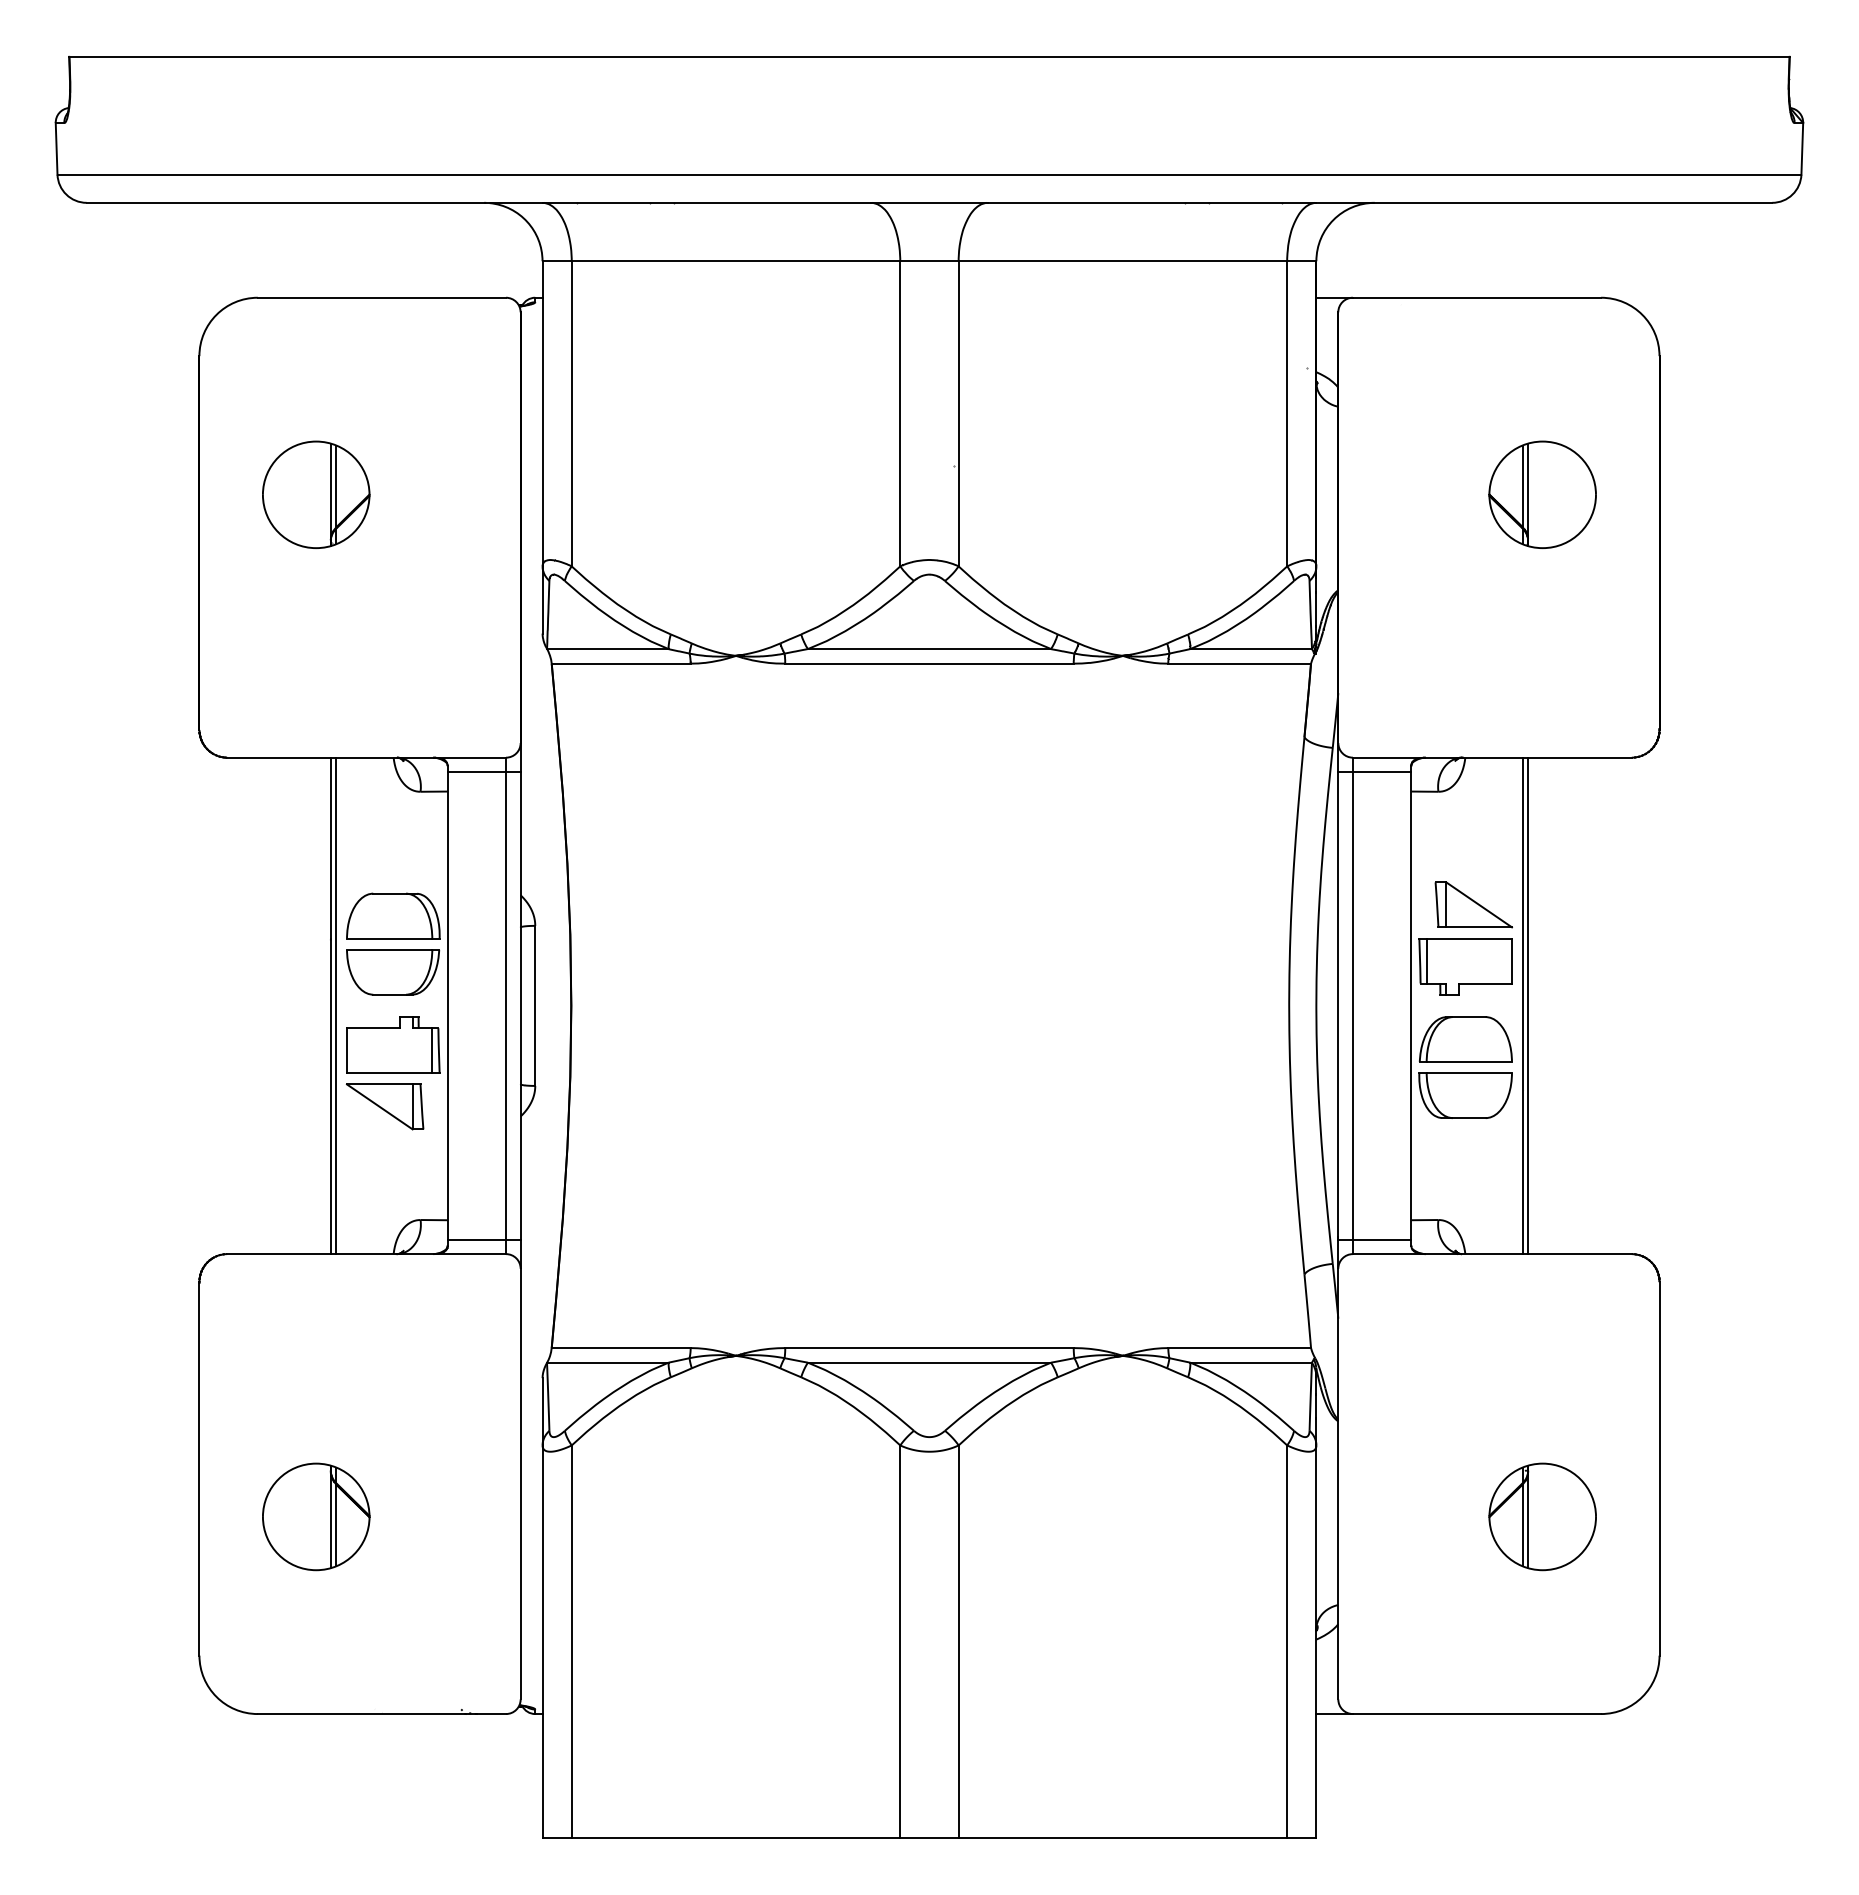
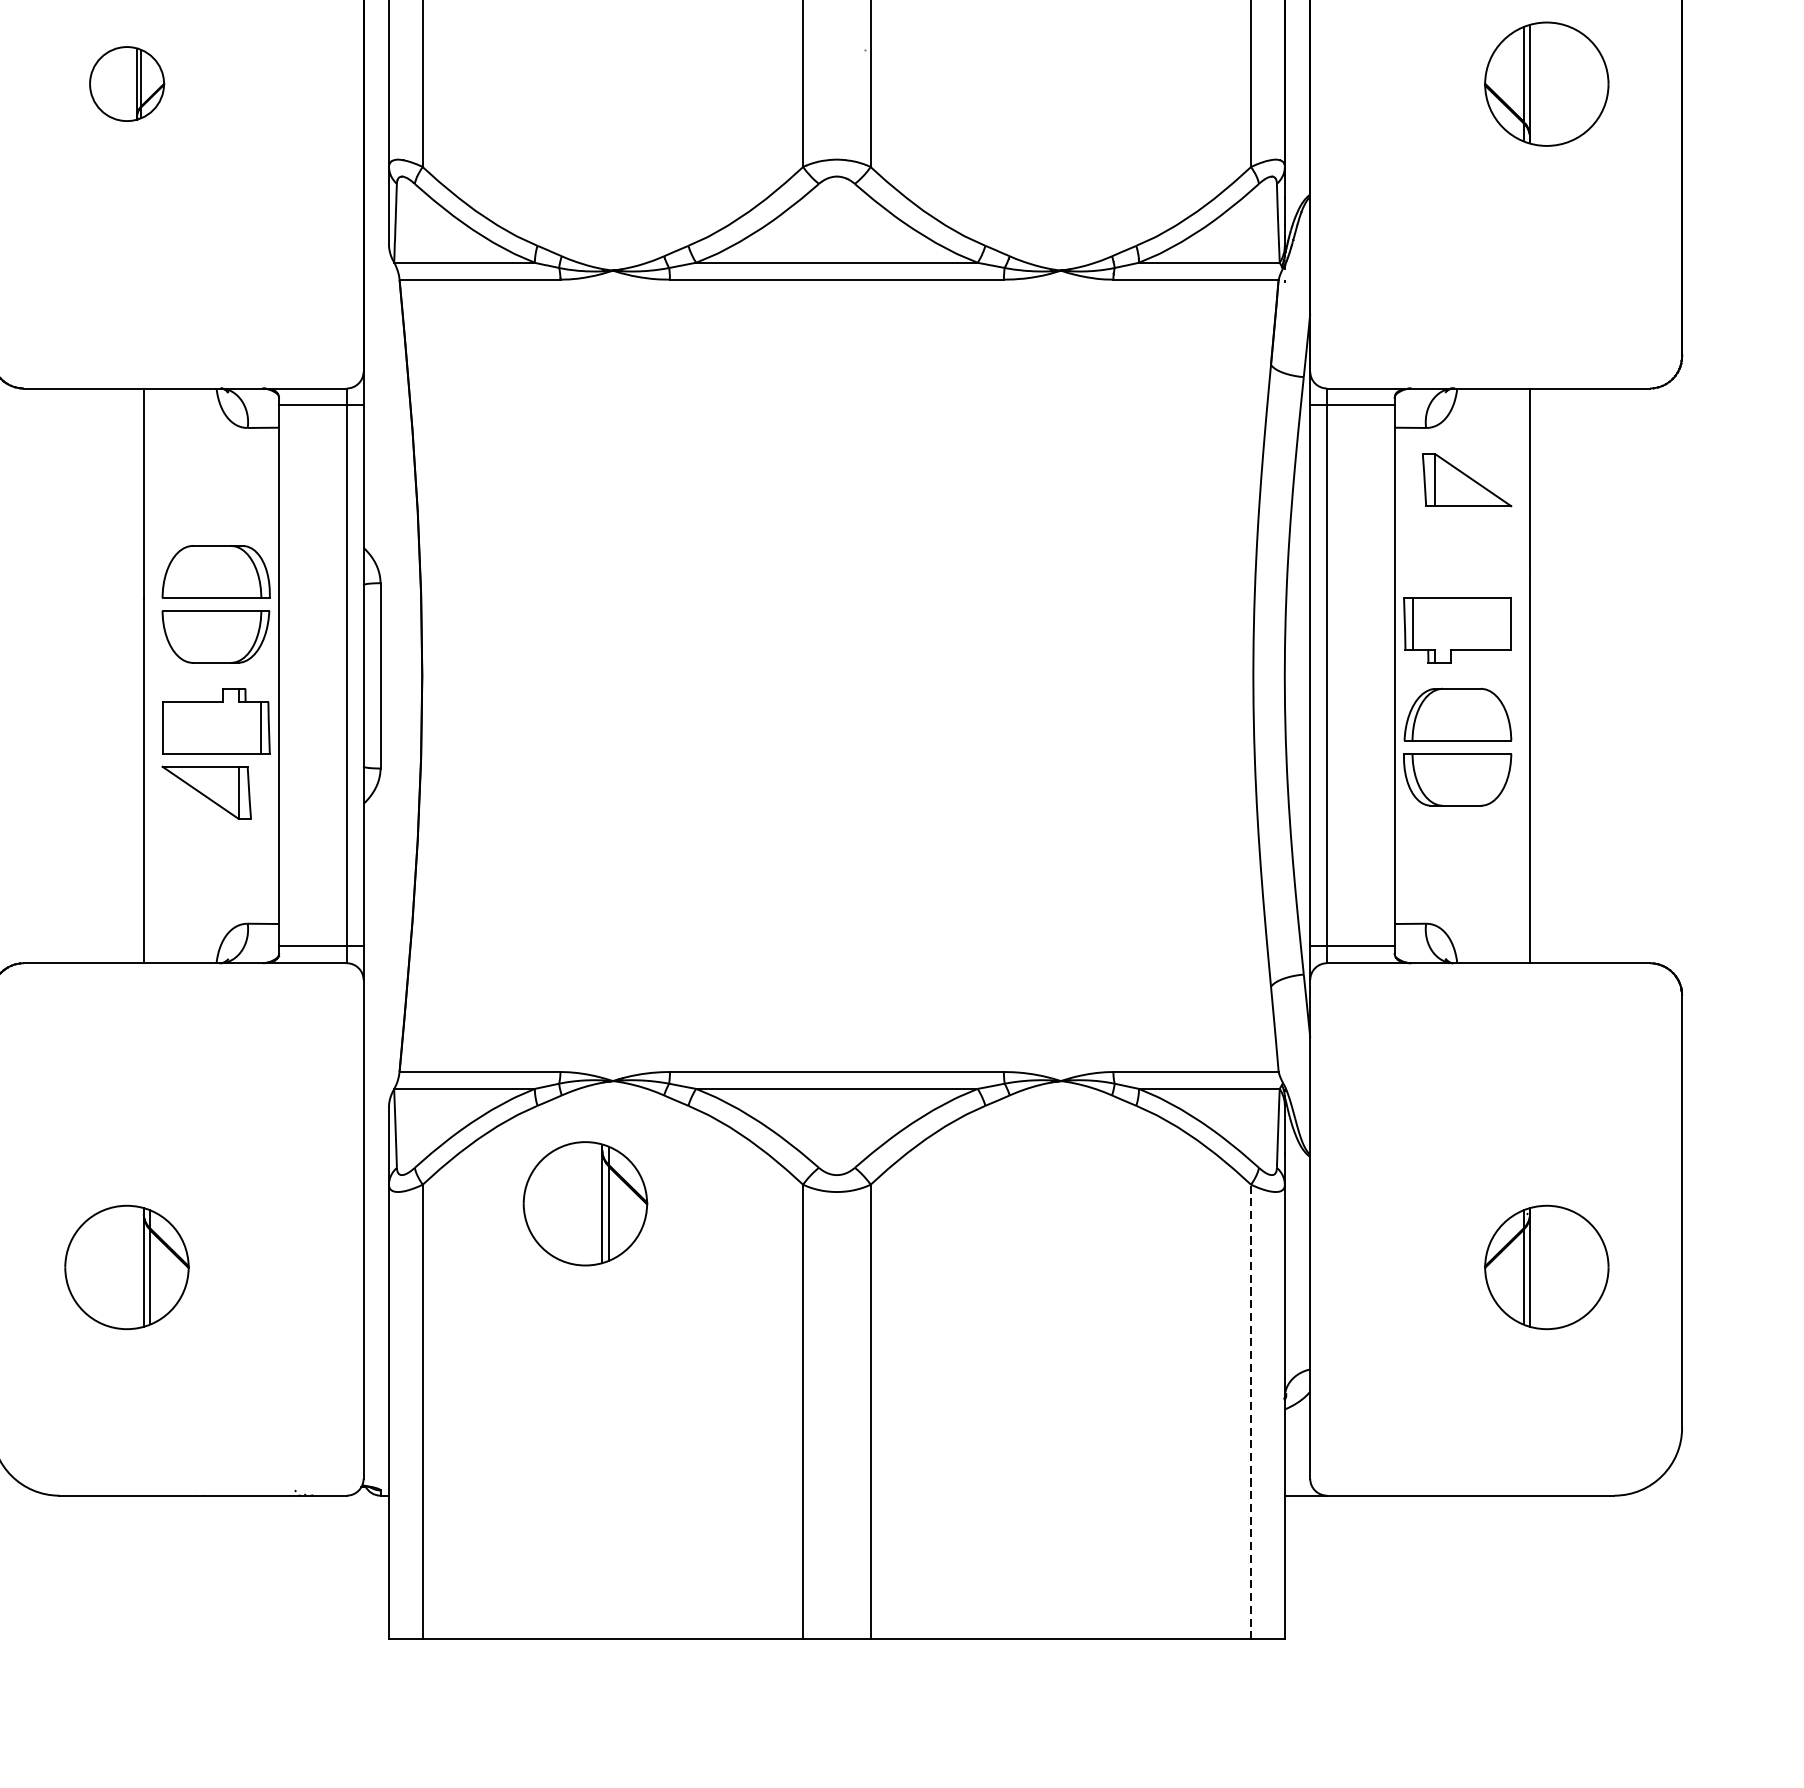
part: (316, 494) -> (127, 83), size x0.6
part: (1473, 904) -> (1466, 479), moved
line: (336, 1005) -> (150, 675), removed
line: (1522, 1005) -> (1523, 675), removed
part: (712, 1461) -> (585, 1203), added
line: (1287, 1641) -> (1251, 1411), solid -> dashed

